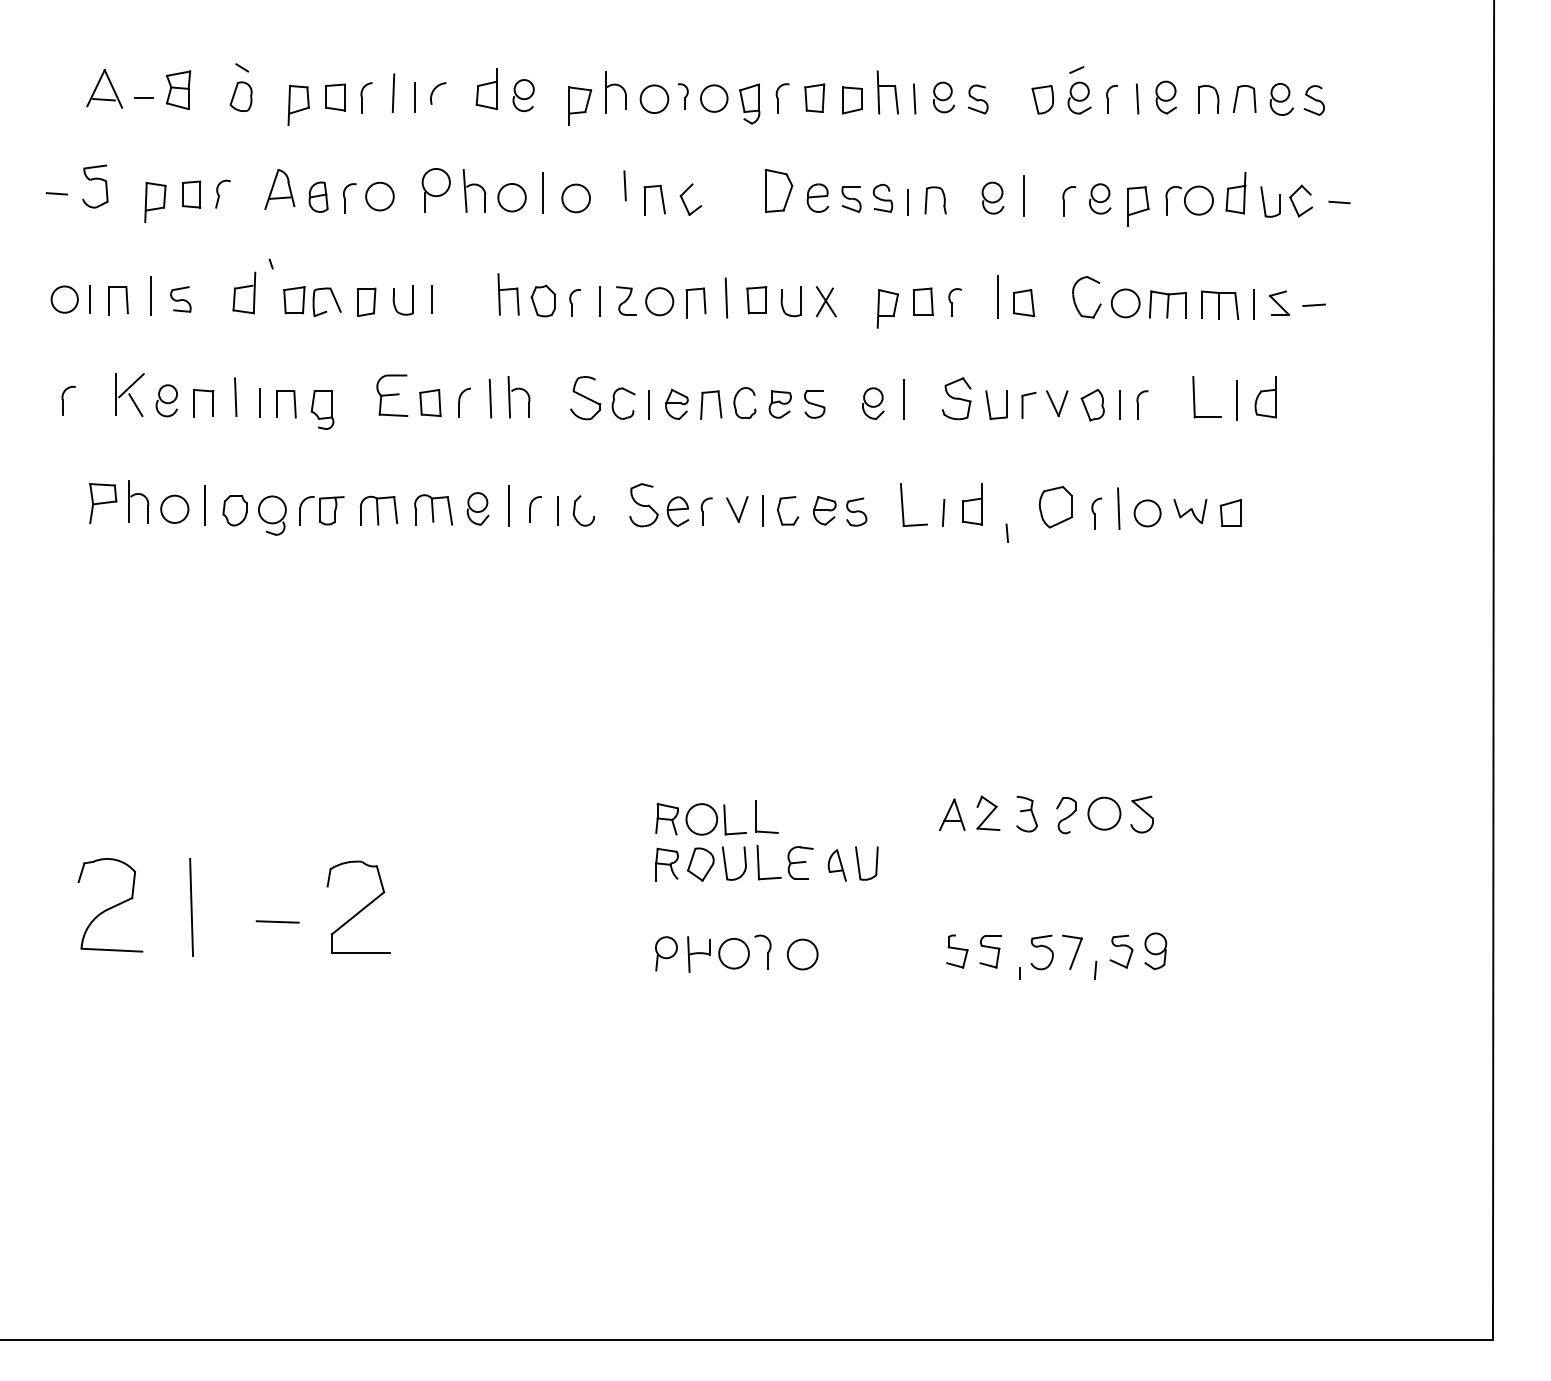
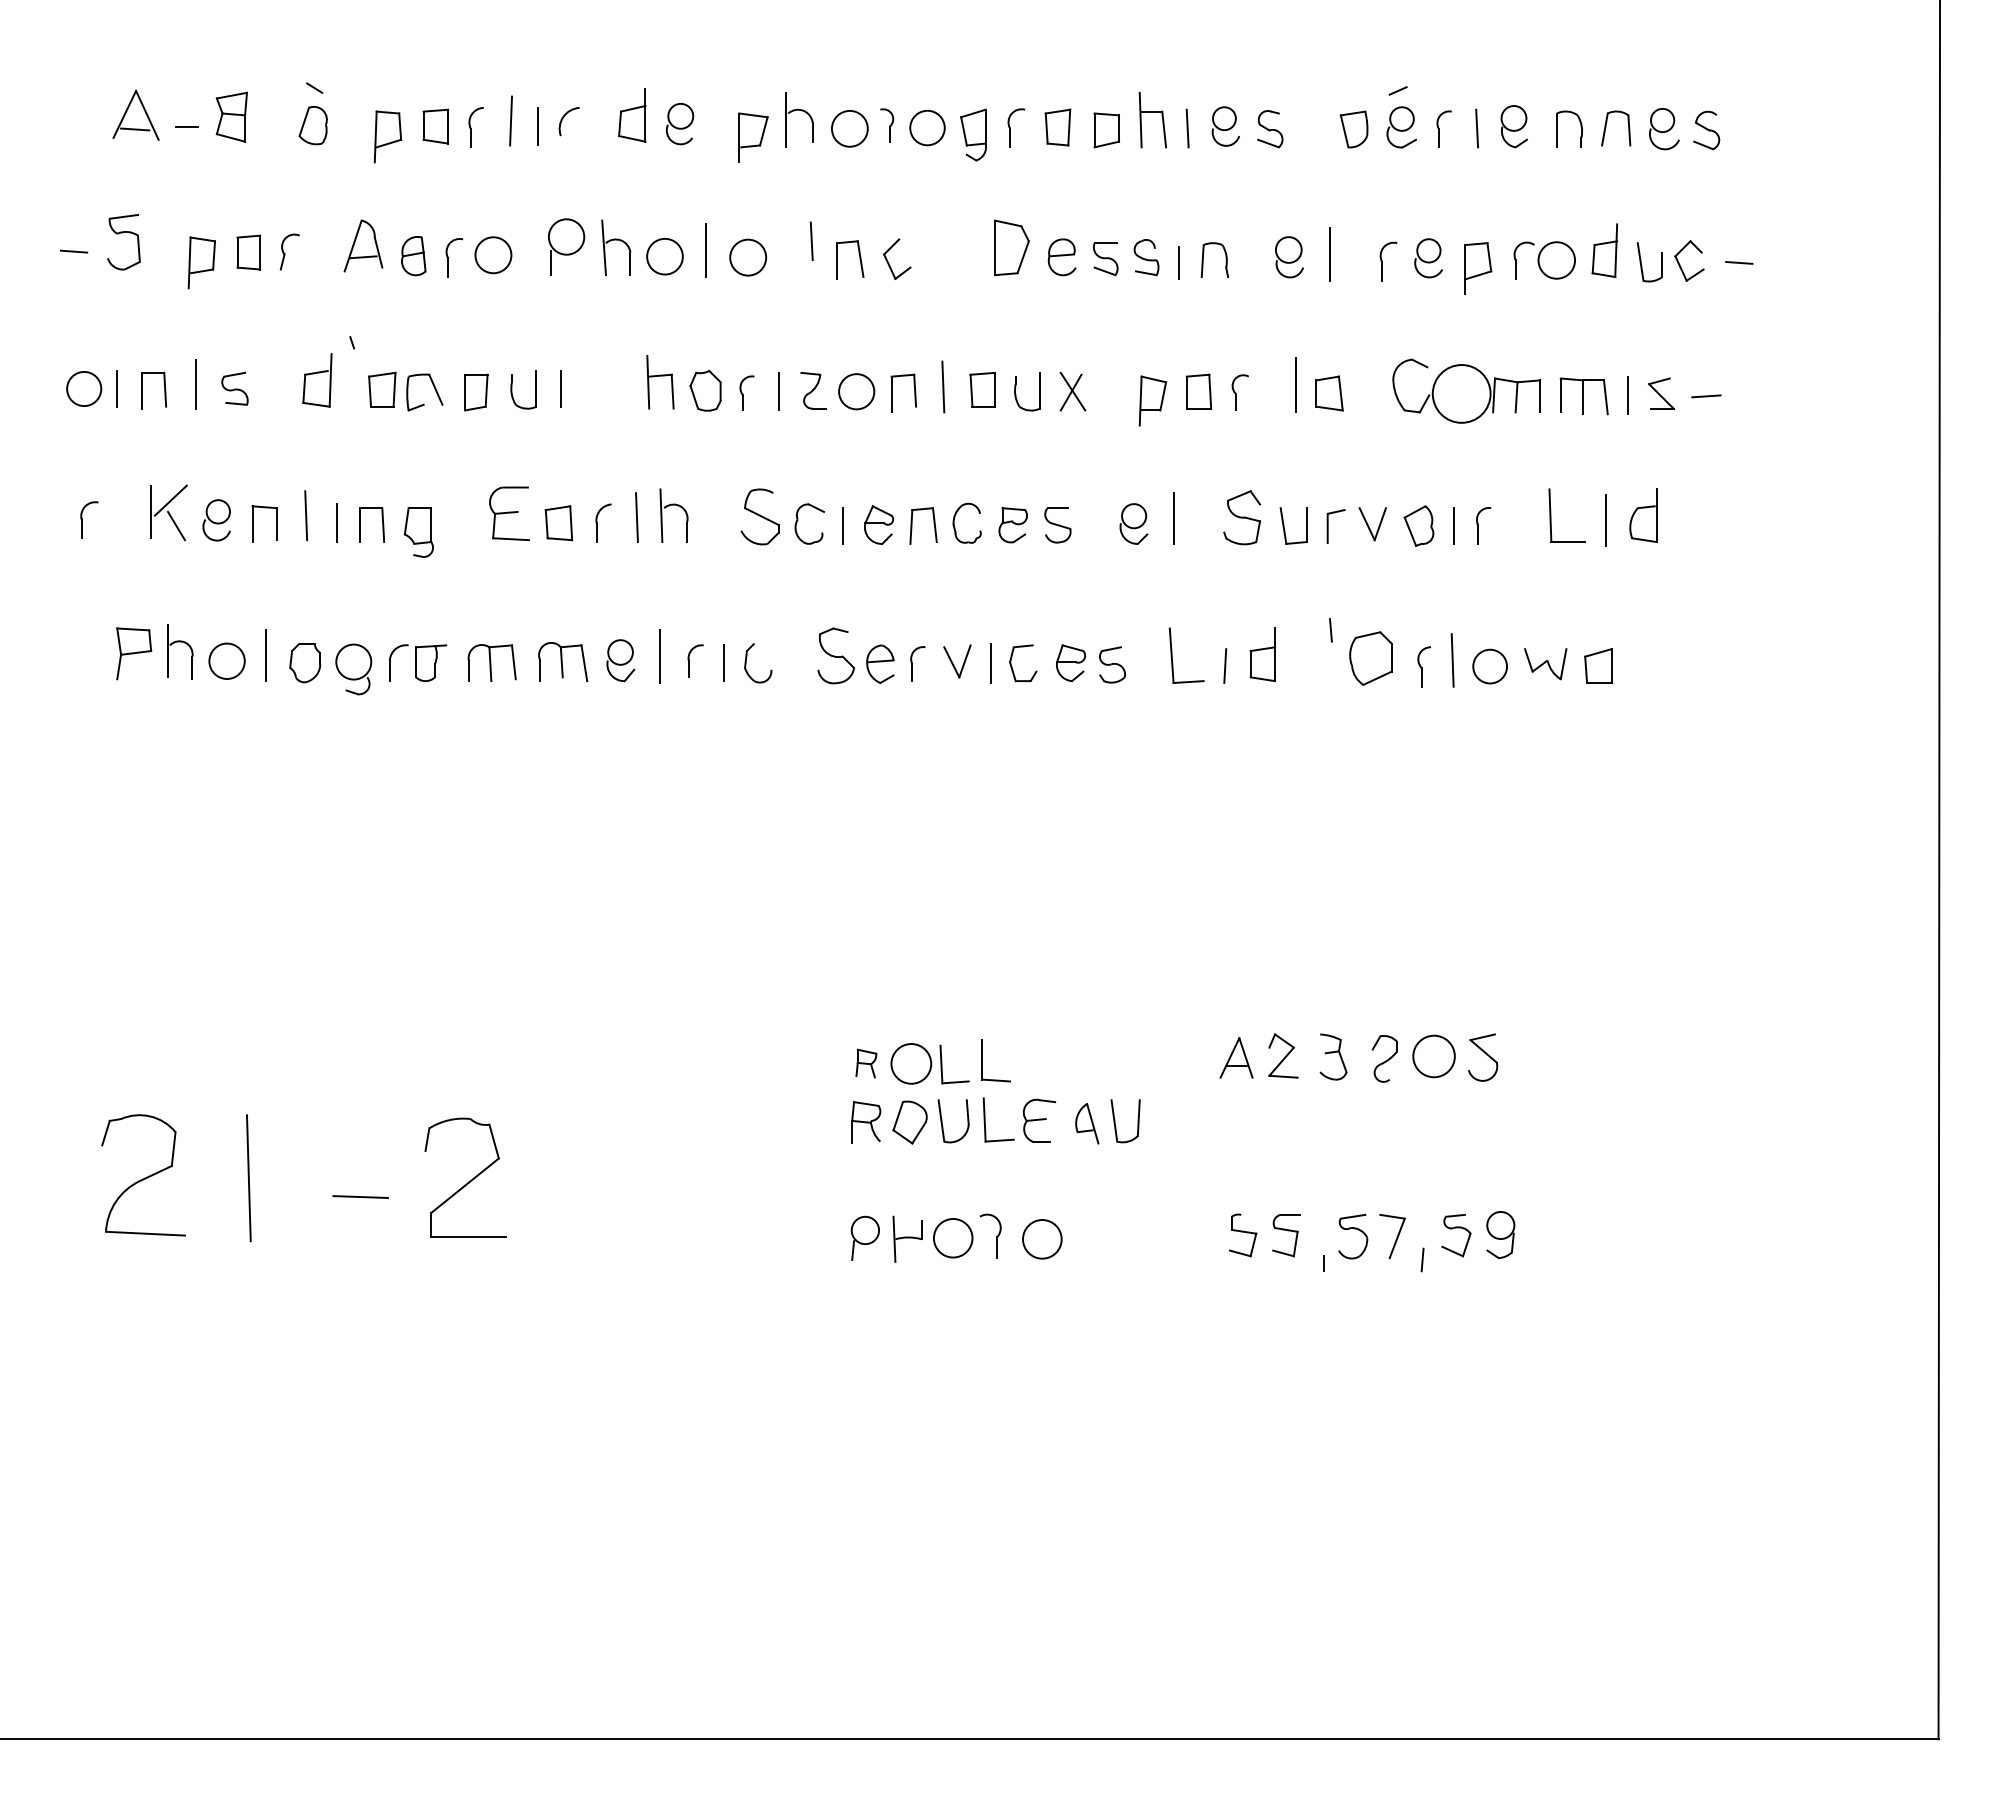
circle: (1125, 303) -> (1461, 393), size x1.6
line: (1006, 533) -> (1330, 630), moved
part: (667, 819) -> (866, 1063), size x0.7

